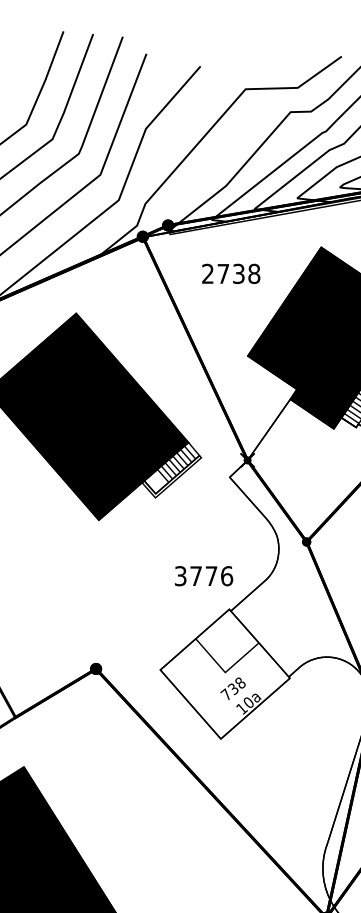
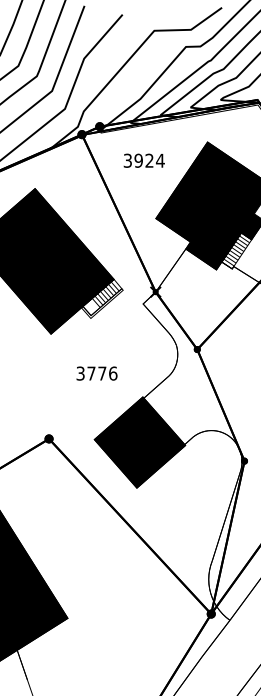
text: (230, 273) -> (143, 160), 2738 -> 3924
text: (203, 576) -> (96, 373), moved
fill: (224, 674) -> (139, 442), added

